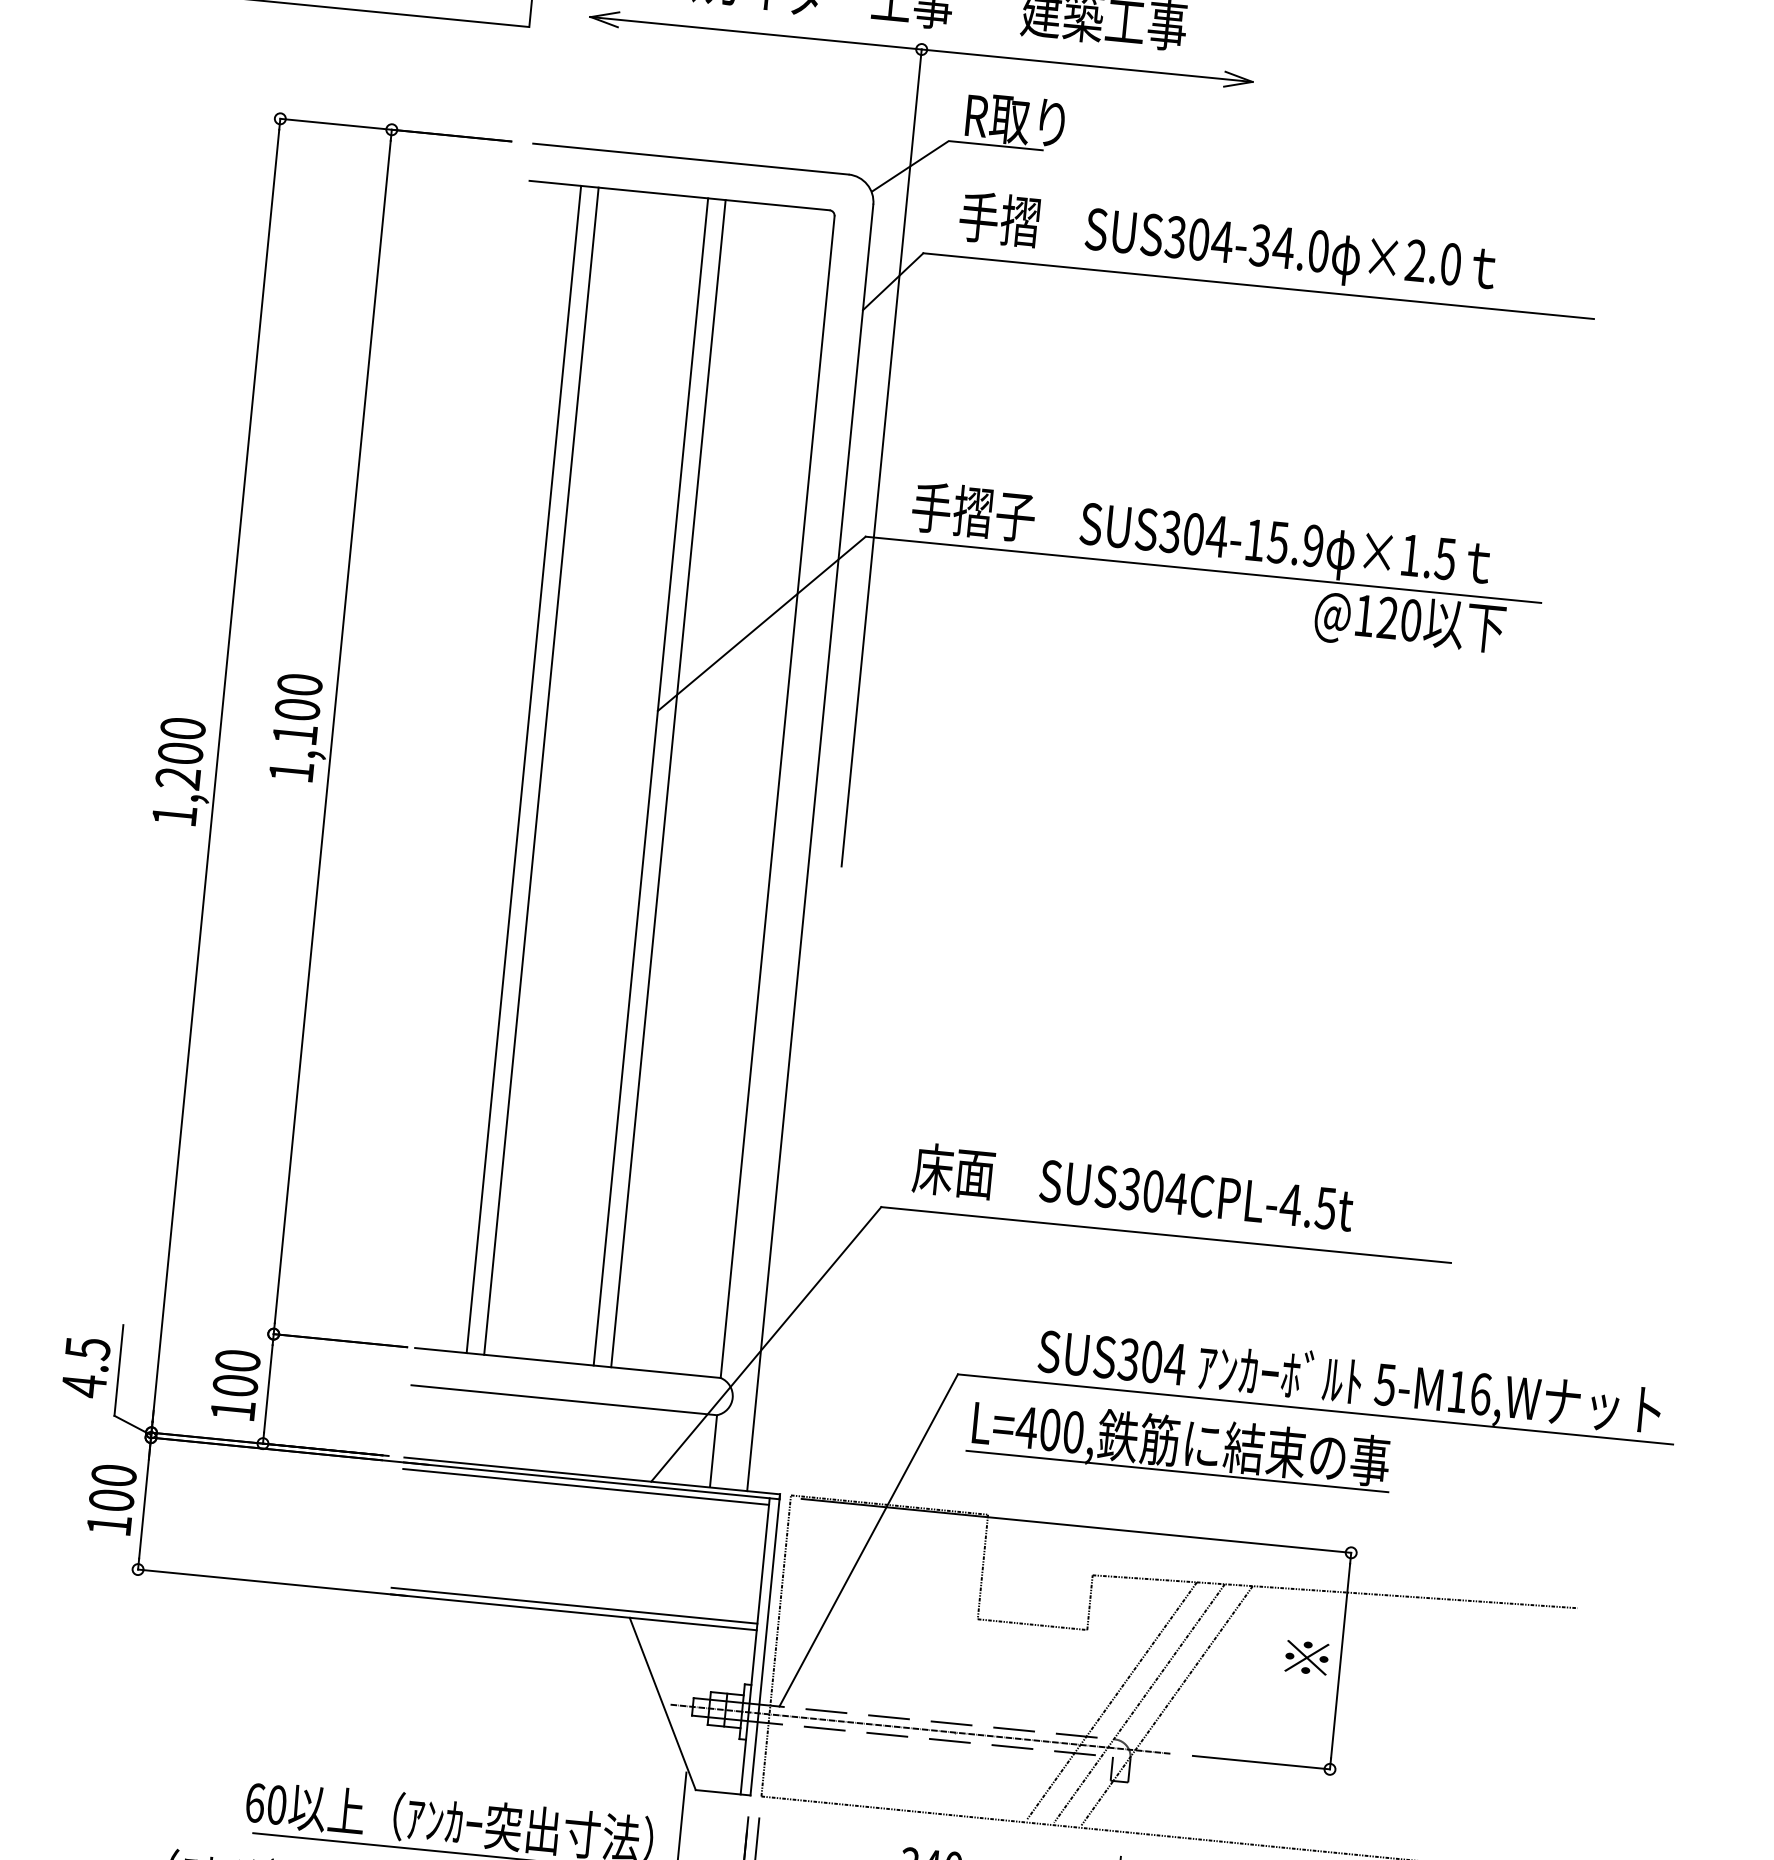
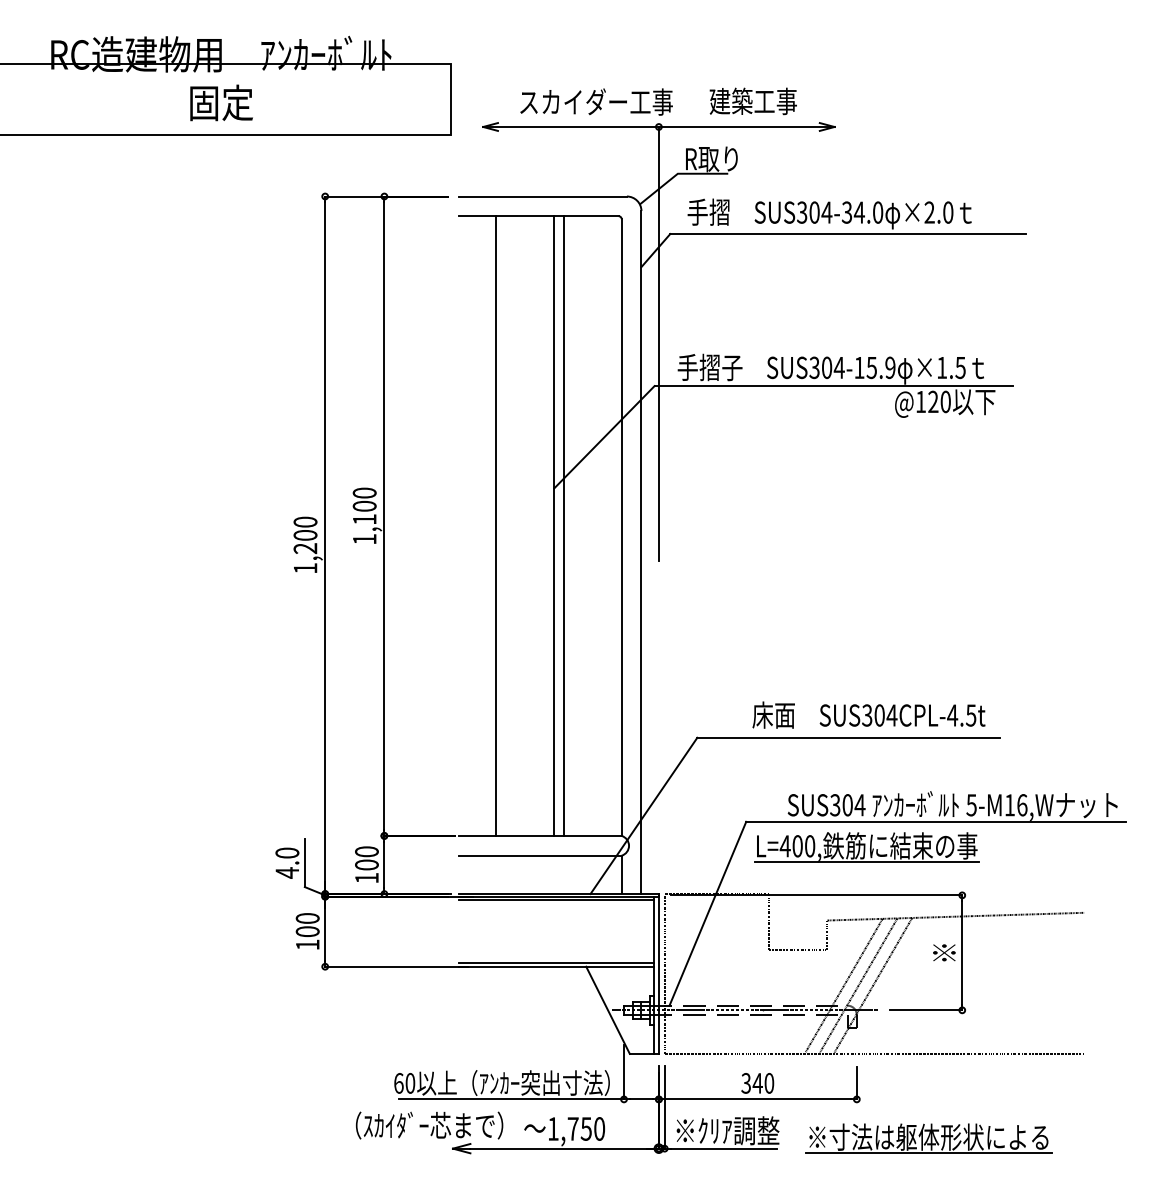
line: (523, 768) -> (486, 525), removed
text: (1132, 1187) -> (868, 714), moved
text: (88, 1347) -> (287, 852), 4.5 -> 4.0

